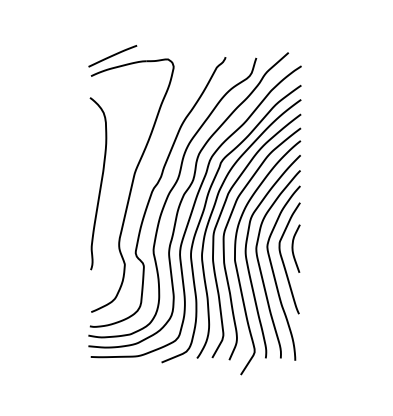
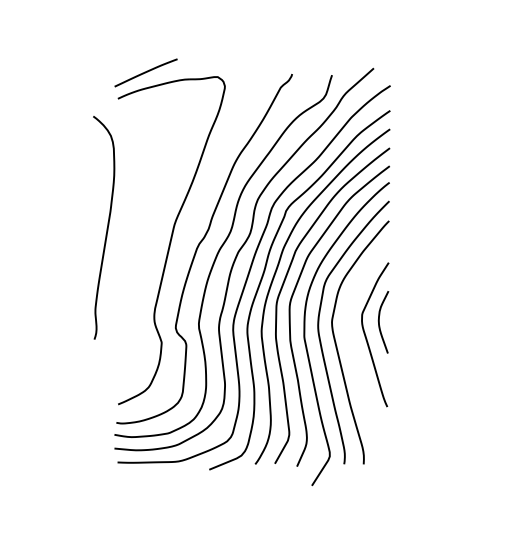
curve: (100, 183) -> (106, 227), moved
curve: (275, 276) -> (356, 358), removed

